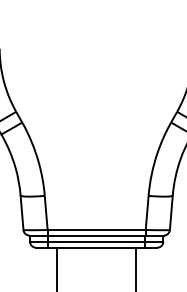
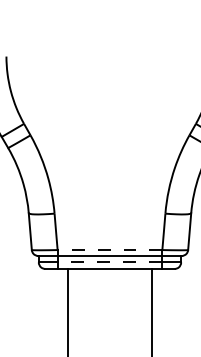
line: (96, 230) -> (109, 250), solid -> dashed
line: (97, 241) -> (110, 262), solid -> dashed

